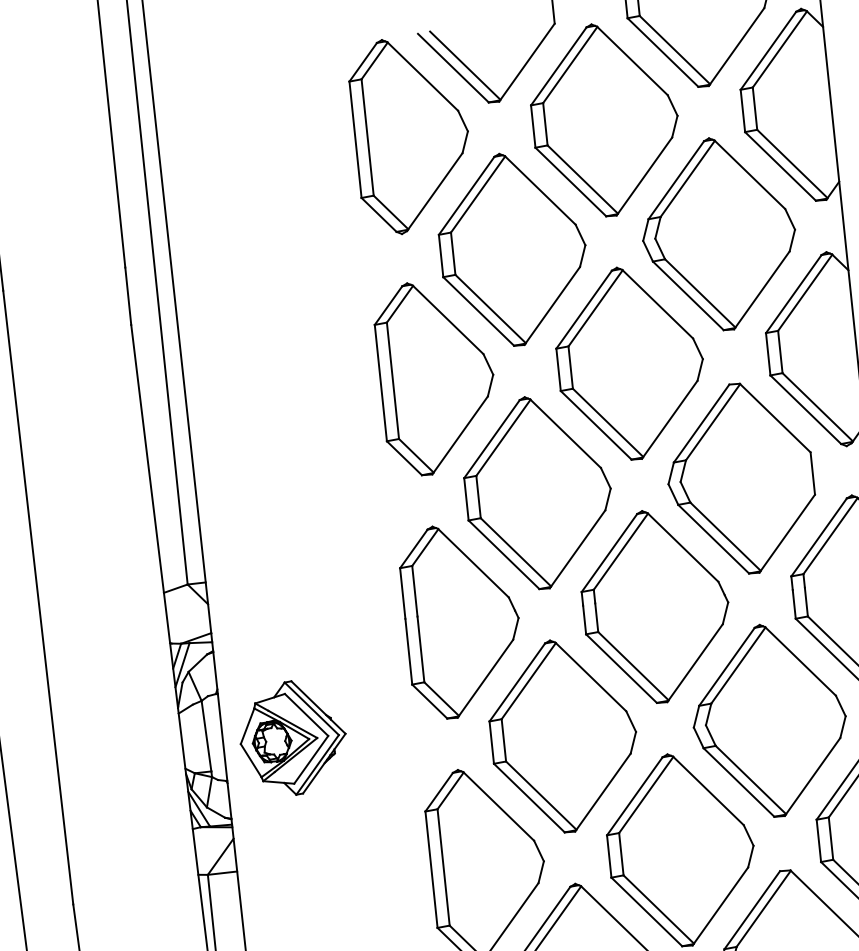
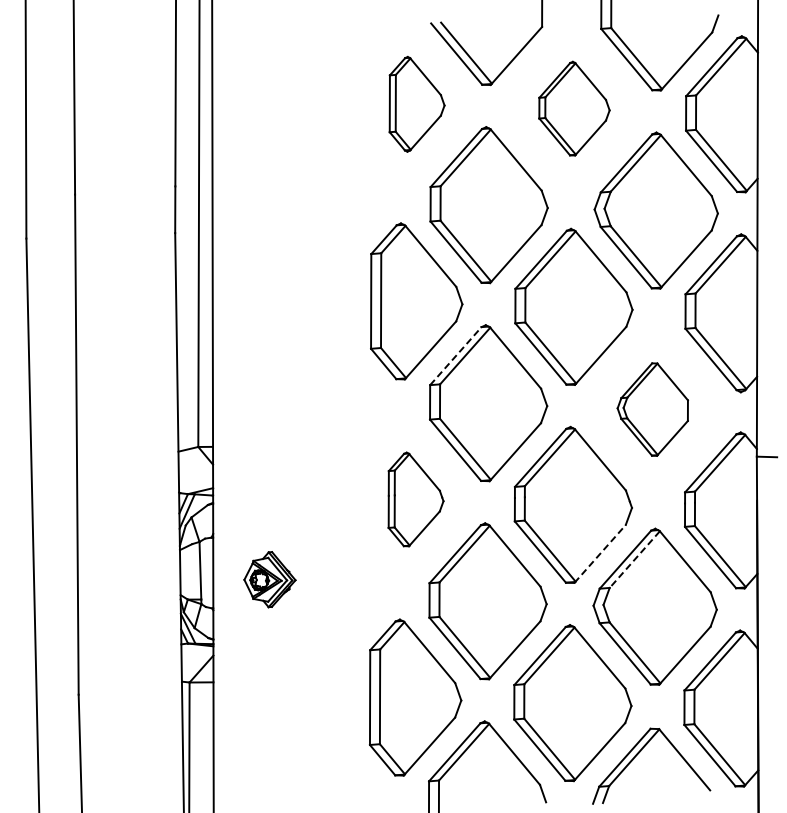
part: (605, 119) -> (574, 108), size x0.6
part: (410, 135) -> (416, 104), size x0.6
line: (491, 439) -> (455, 356), solid -> dashed
part: (740, 478) -> (652, 409), size x0.6
part: (461, 620) -> (415, 499), size x0.6
line: (695, 662) -> (600, 553), solid -> dashed
line: (738, 665) -> (634, 559), solid -> dashed
part: (292, 737) -> (269, 579), size x0.6

